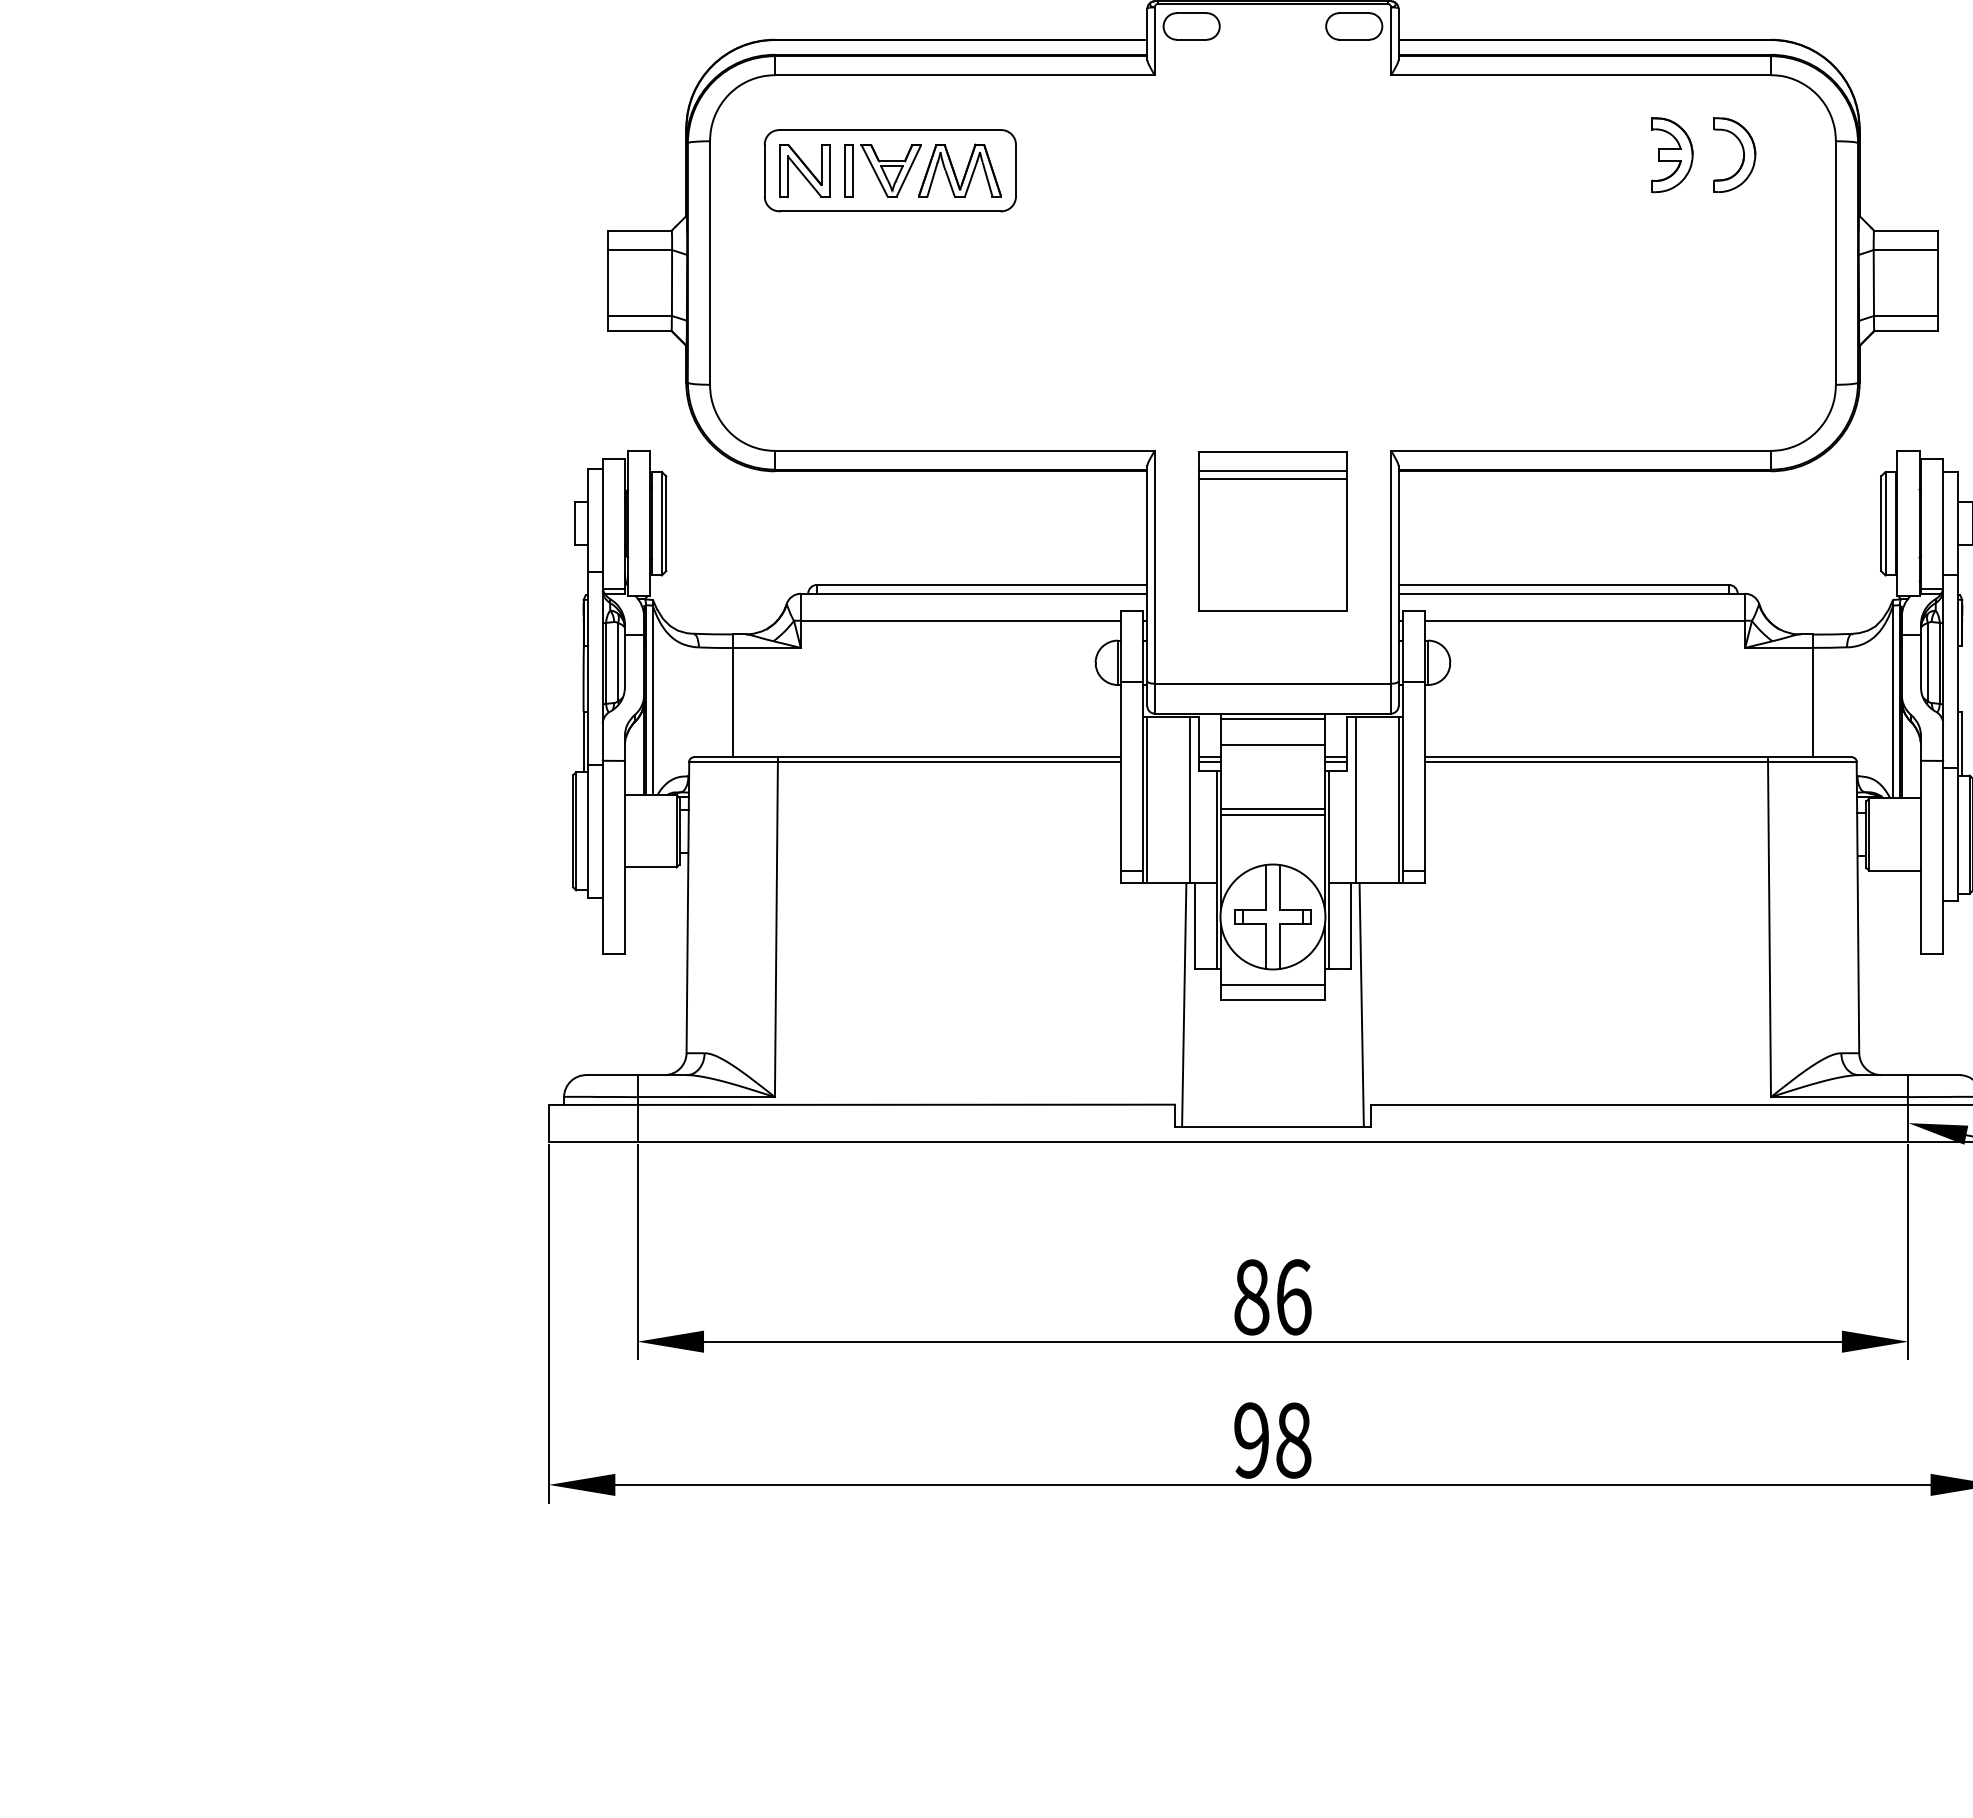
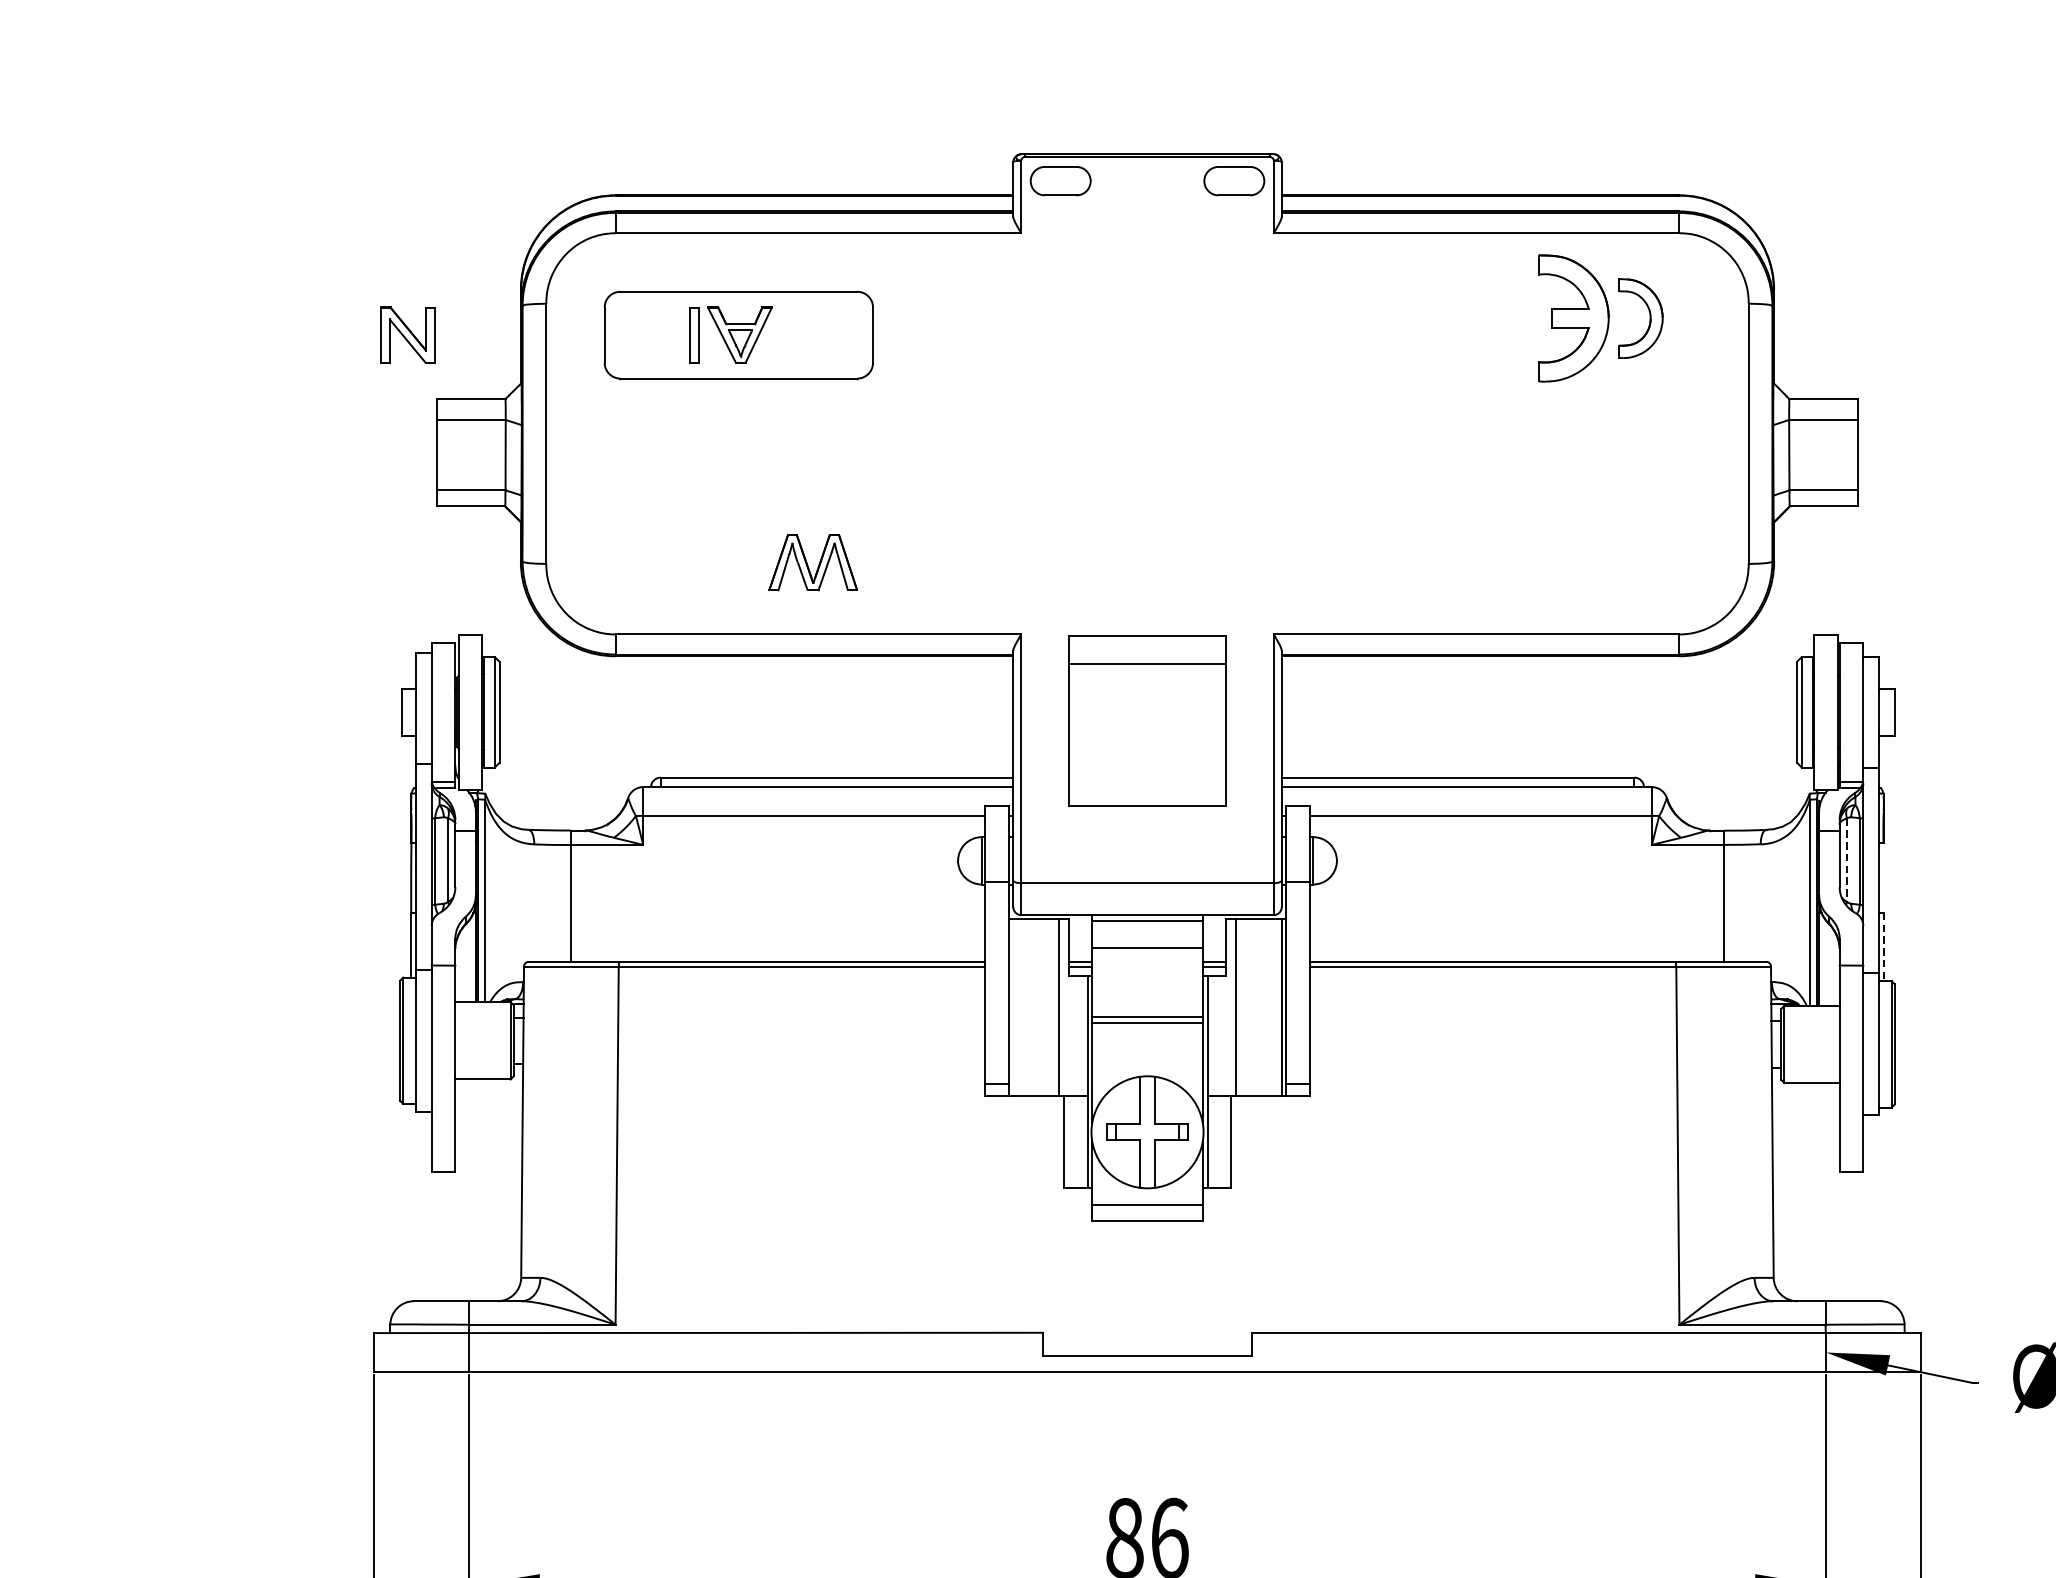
part: (1672, 155) -> (1574, 318), size x1.6
part: (804, 170) -> (407, 334), moved
part: (959, 170) -> (812, 562), moved
line: (1272, 471) -> (1147, 656), removed
line: (1927, 662) -> (1846, 860), solid -> dashed
line: (1962, 743) -> (1884, 947), solid -> dashed
line: (1147, 800) -> (1013, 1007), removed
line: (1184, 1004) -> (1053, 1225), removed
line: (1361, 1004) -> (1242, 1225), removed

